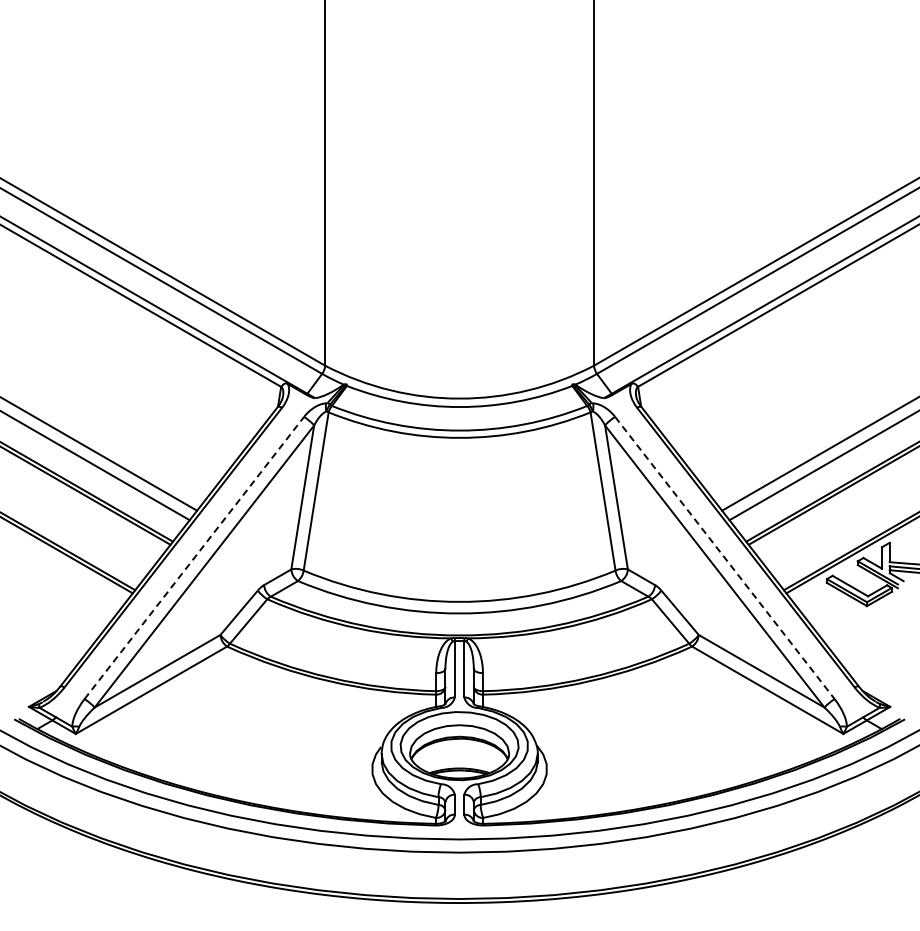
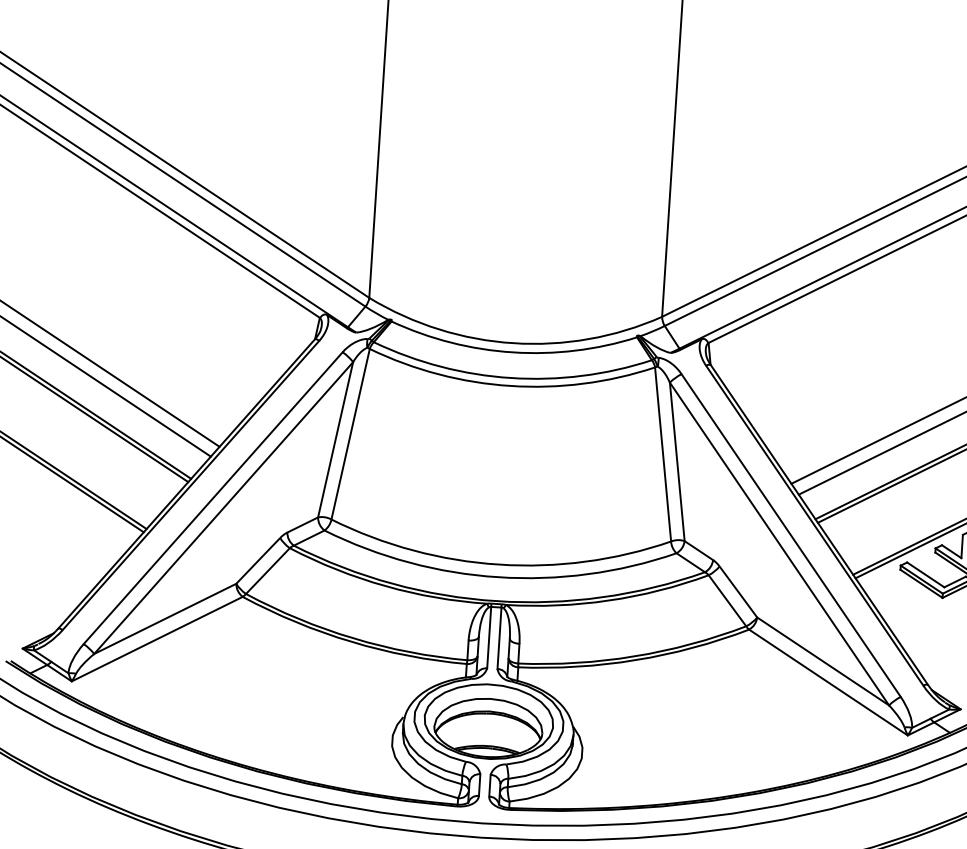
line: (194, 558) -> (213, 498), dashed -> solid
line: (724, 558) -> (790, 536), dashed -> solid

